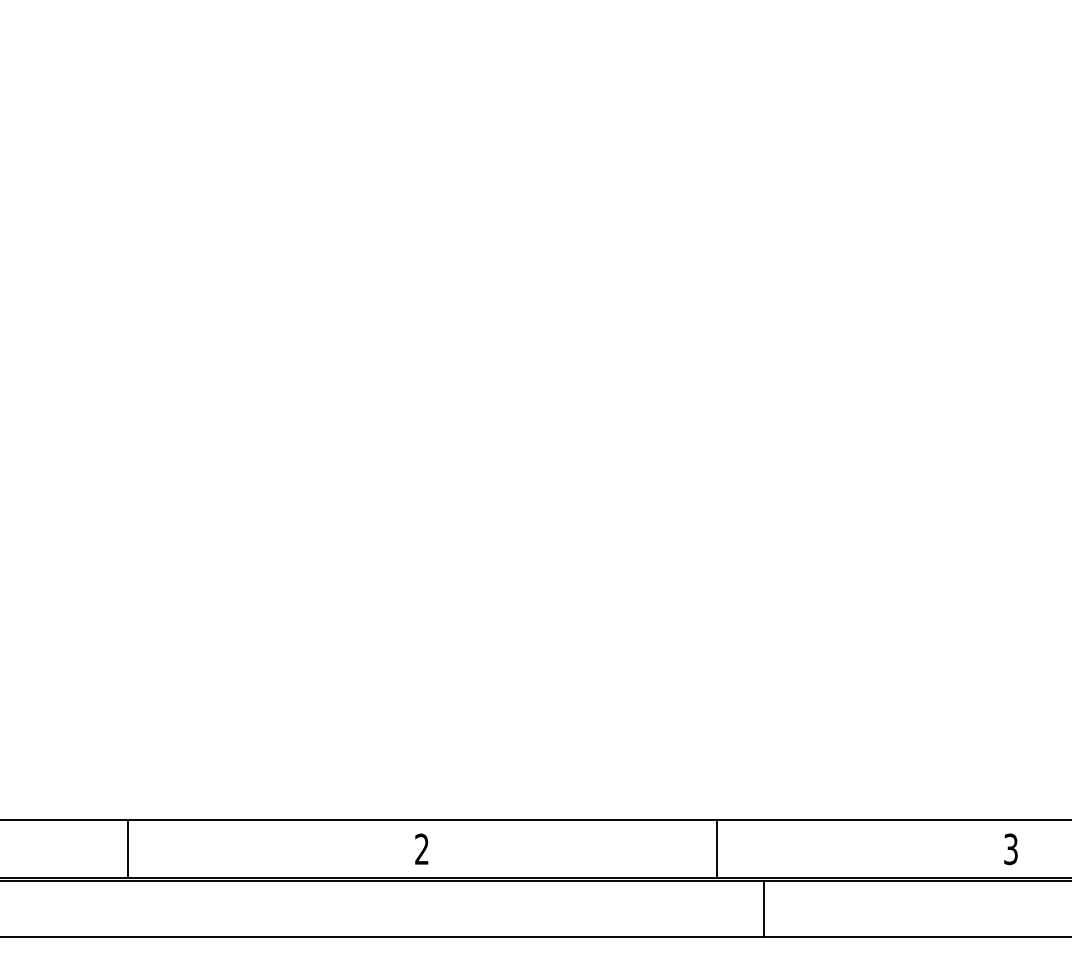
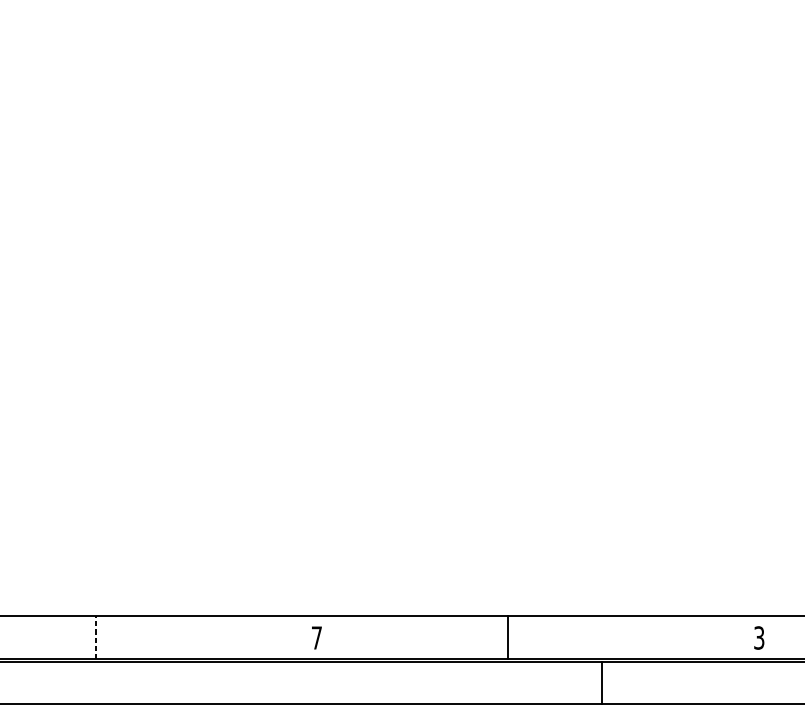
line: (127, 848) -> (95, 637), solid -> dashed
text: (421, 848) -> (316, 637), 2 -> 7
line: (716, 848) -> (508, 637), moved
line: (763, 908) -> (601, 682), moved

